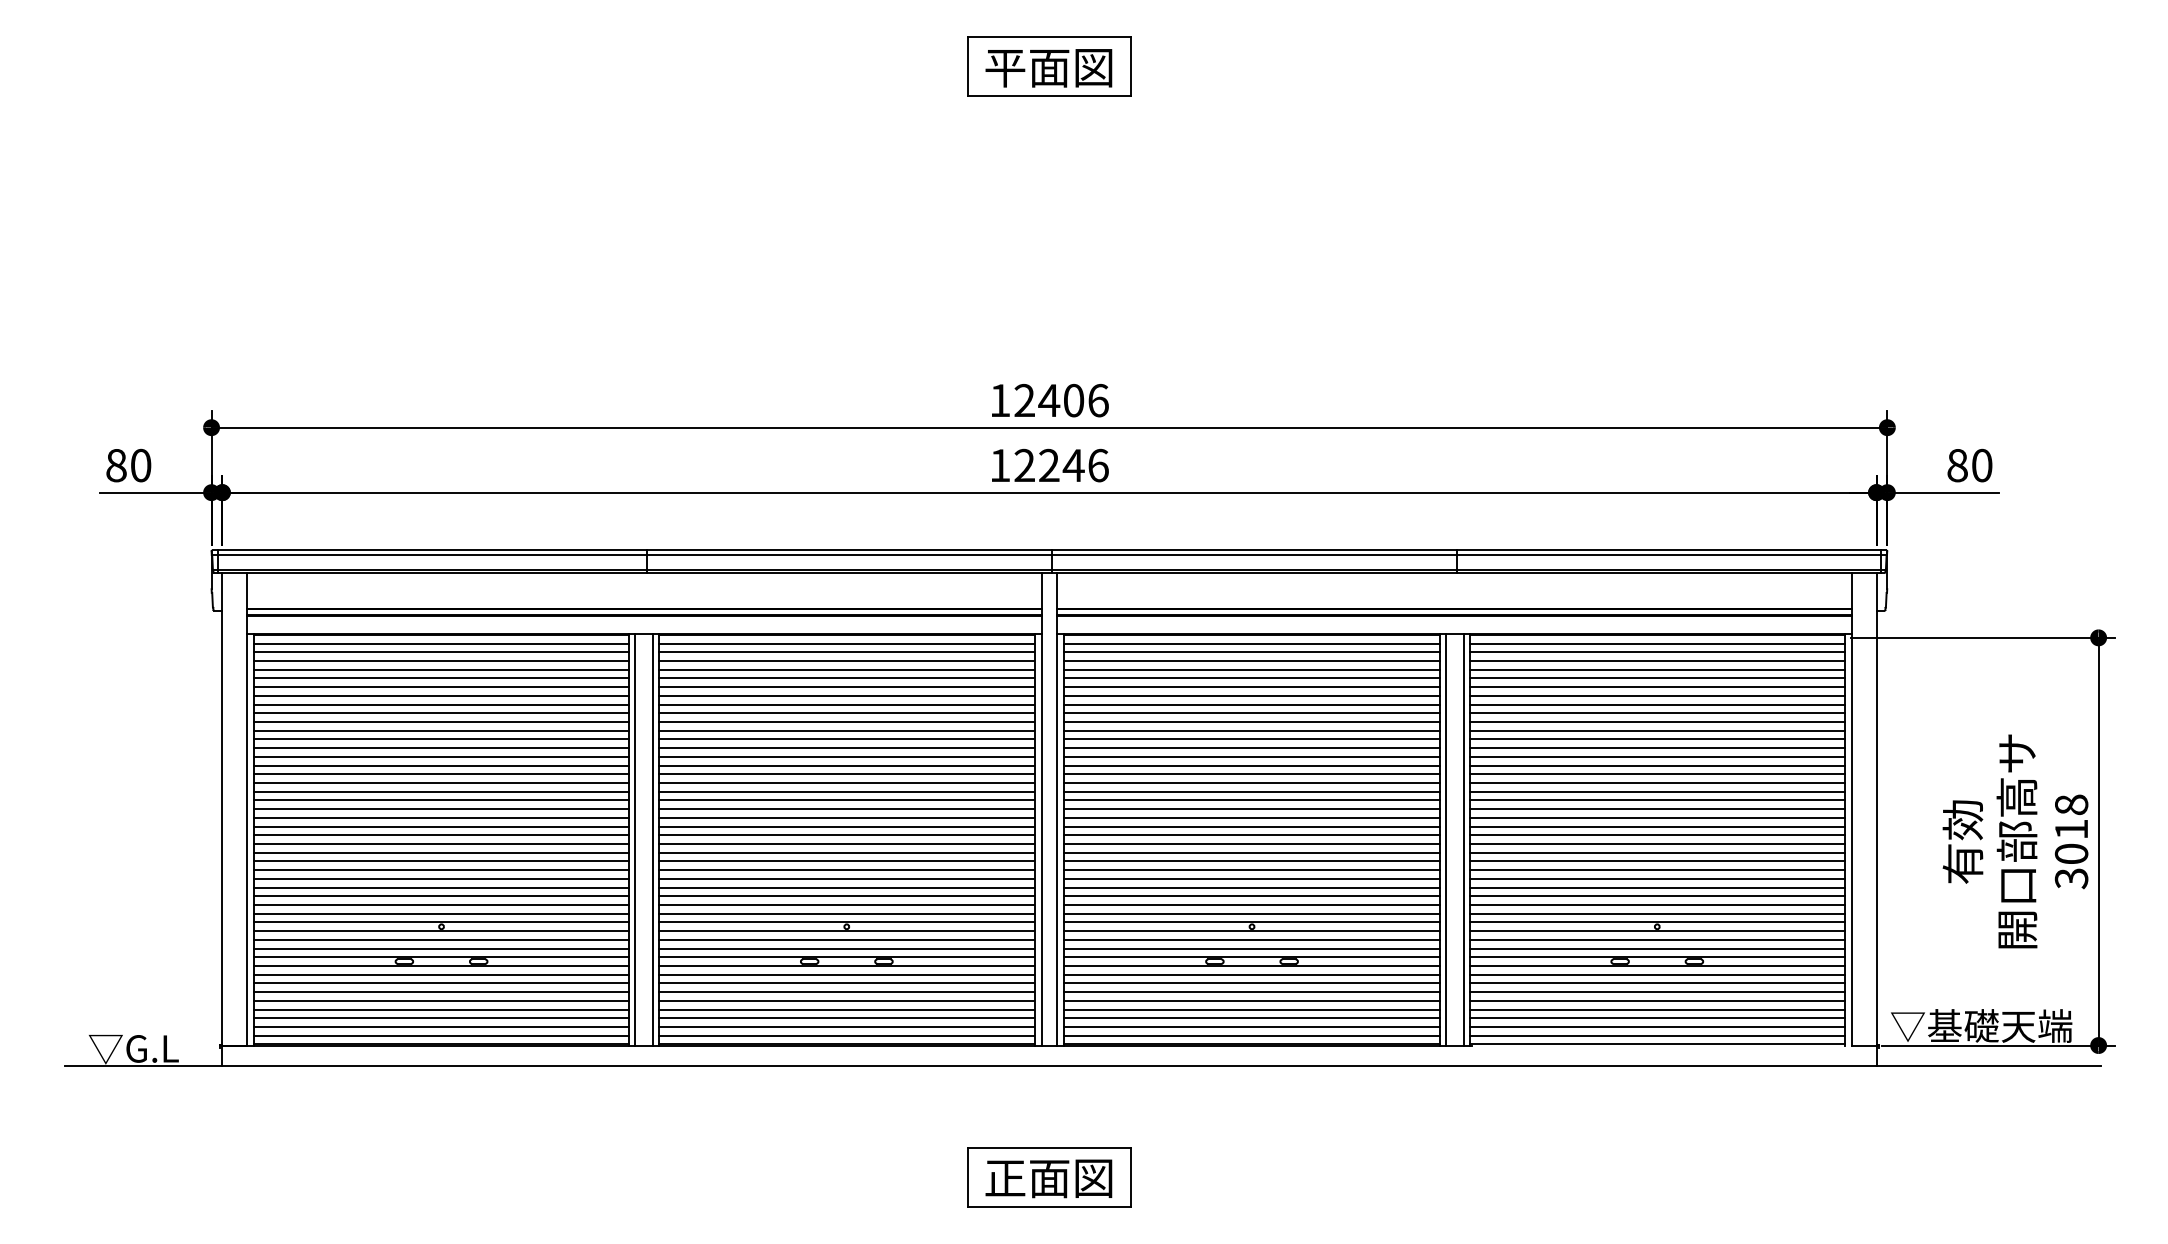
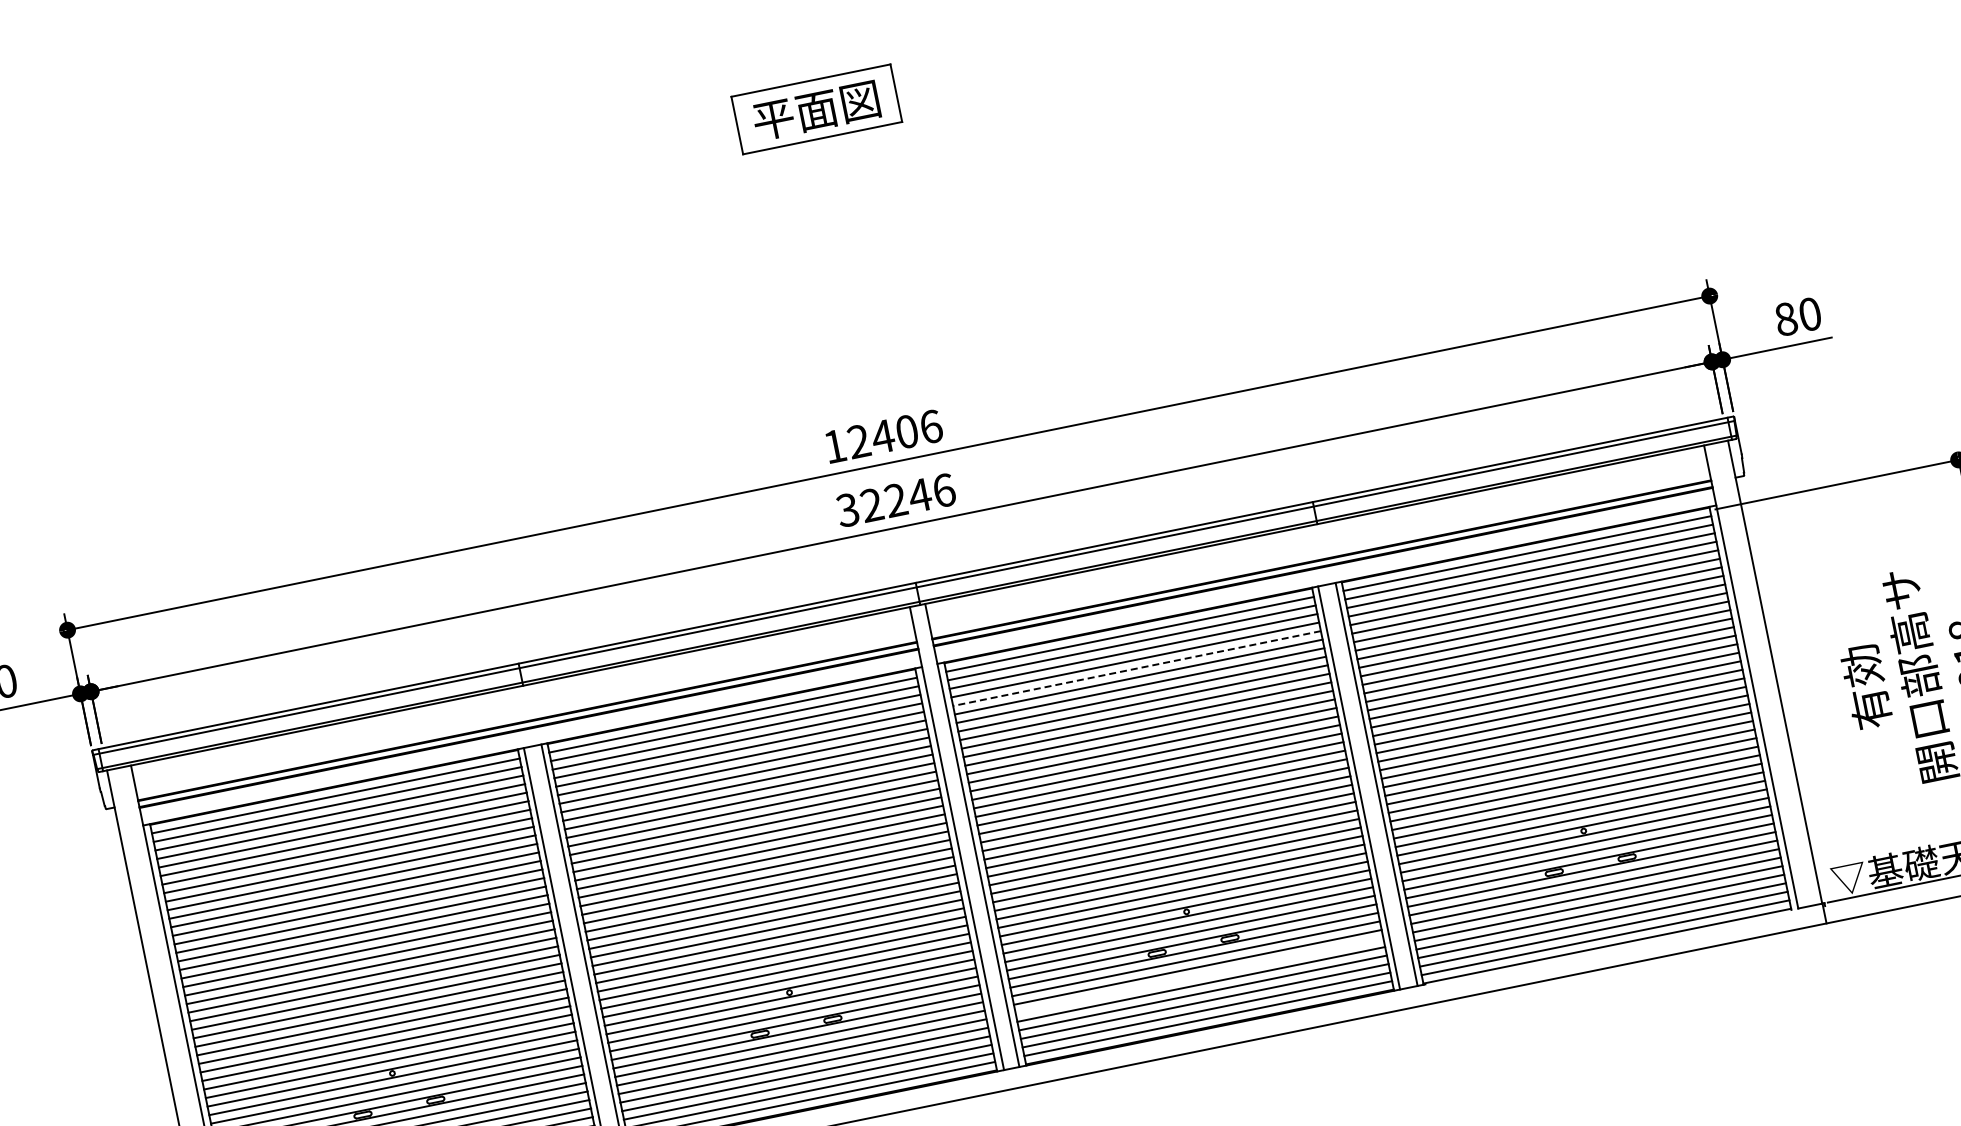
text: (999, 465) -> (847, 510), 12246 -> 32246
line: (1251, 678) -> (1136, 668), solid -> dashed
line: (1251, 992) -> (1199, 976), removed

